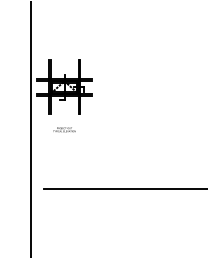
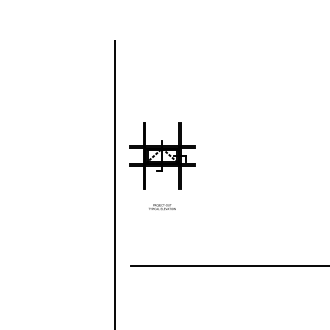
part: (64, 95) -> (162, 165), moved

